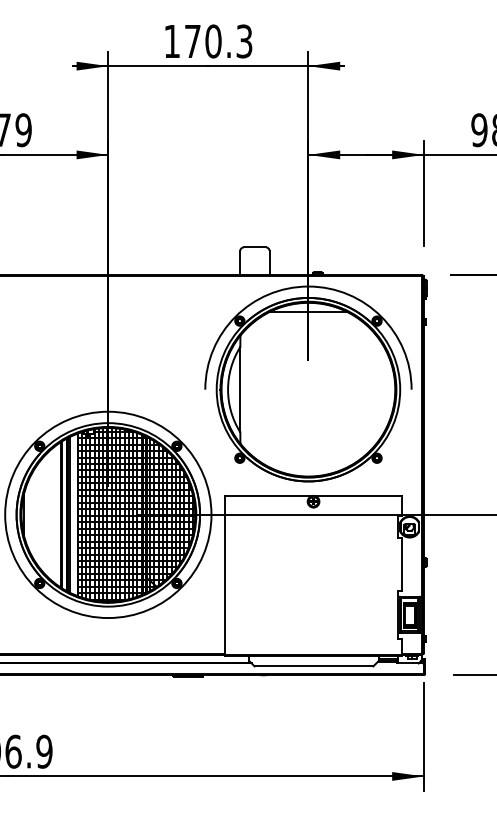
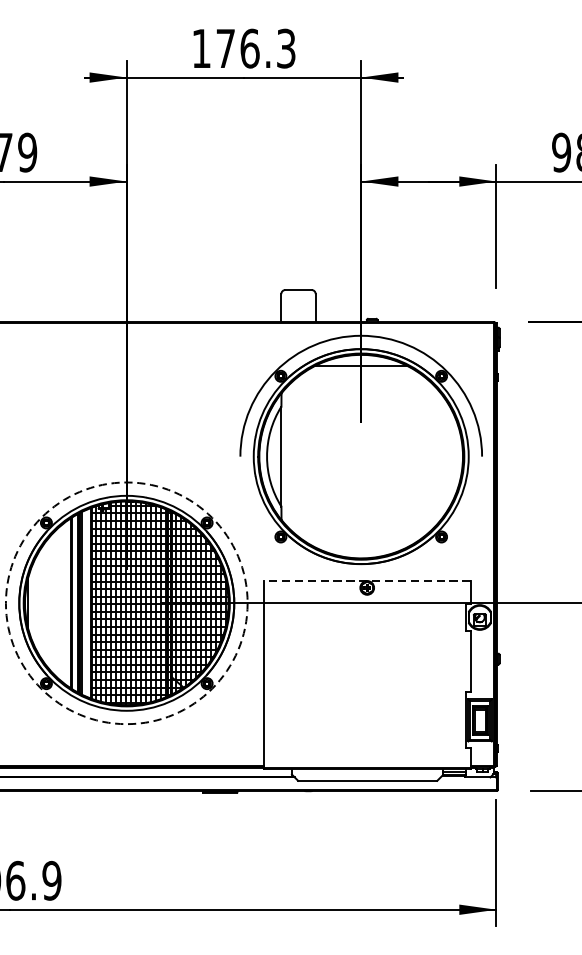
text: (213, 41) -> (249, 48), 170.3 -> 176.3
line: (313, 495) -> (367, 580), solid -> dashed
circle: (108, 514) -> (126, 602), solid -> dashed

